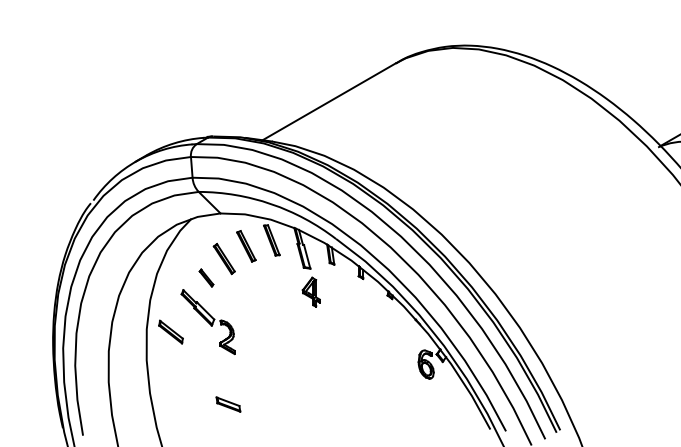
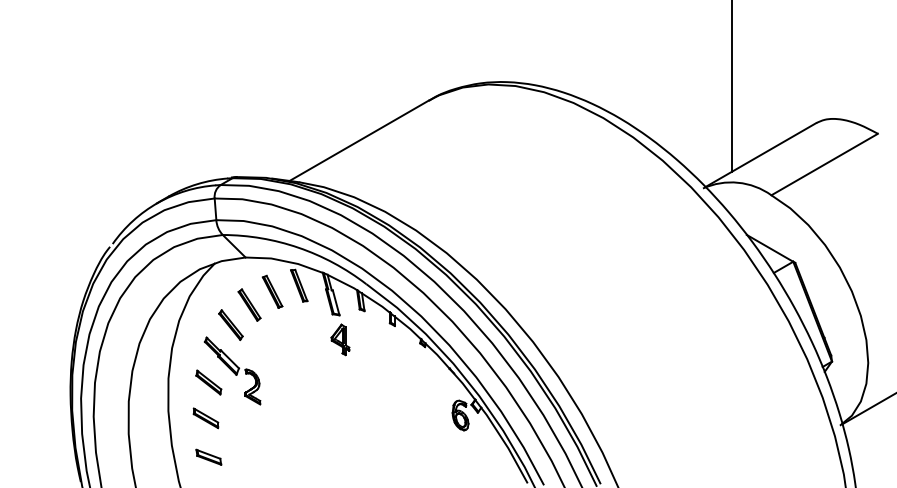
part: (206, 277) -> (230, 324), size x1.67
part: (170, 332) -> (208, 382), moved
part: (182, 367) -> (205, 418), added
part: (228, 403) -> (208, 456), moved

